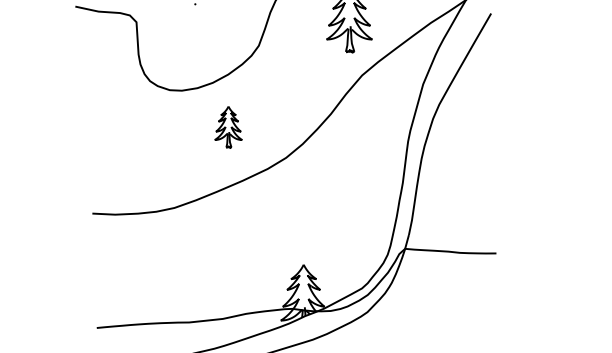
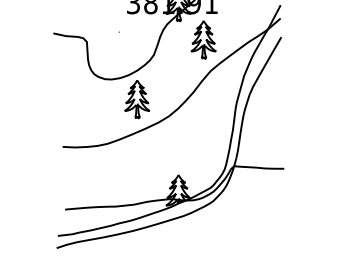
part: (228, 127) -> (137, 99), size x1.67

